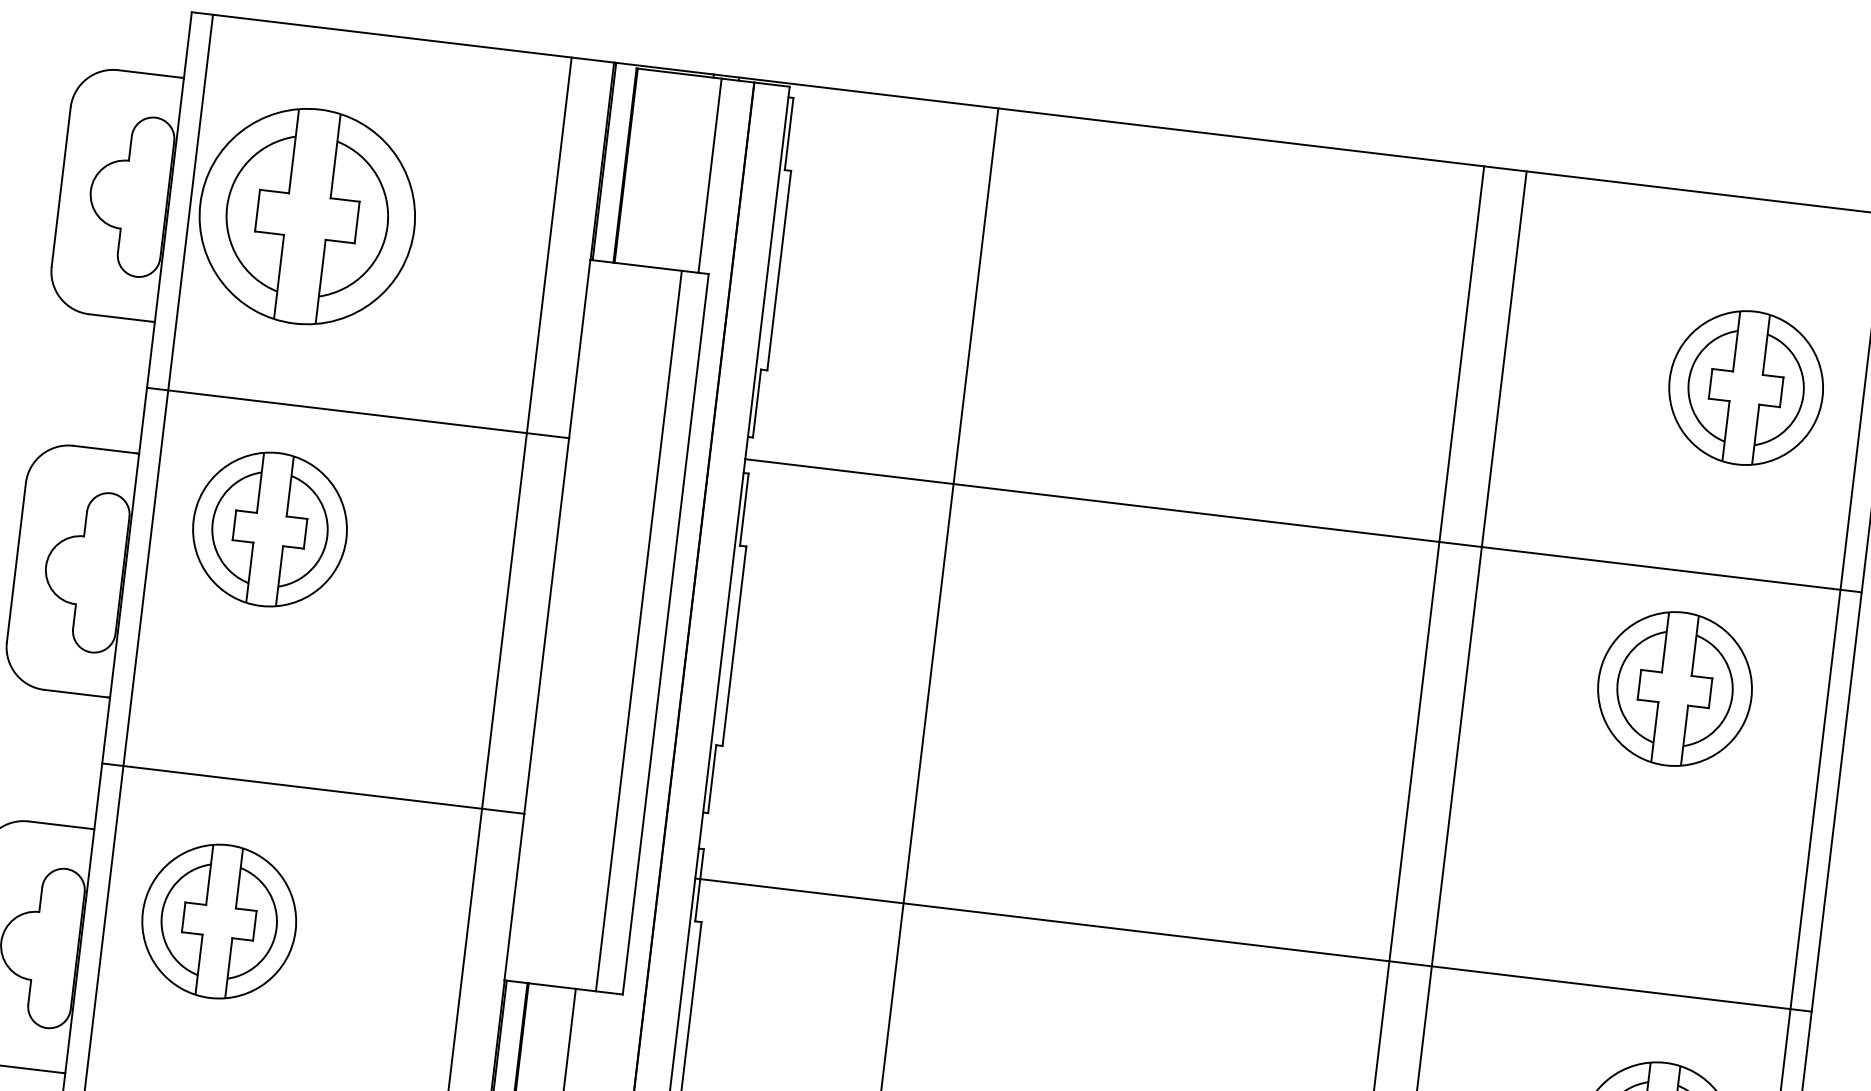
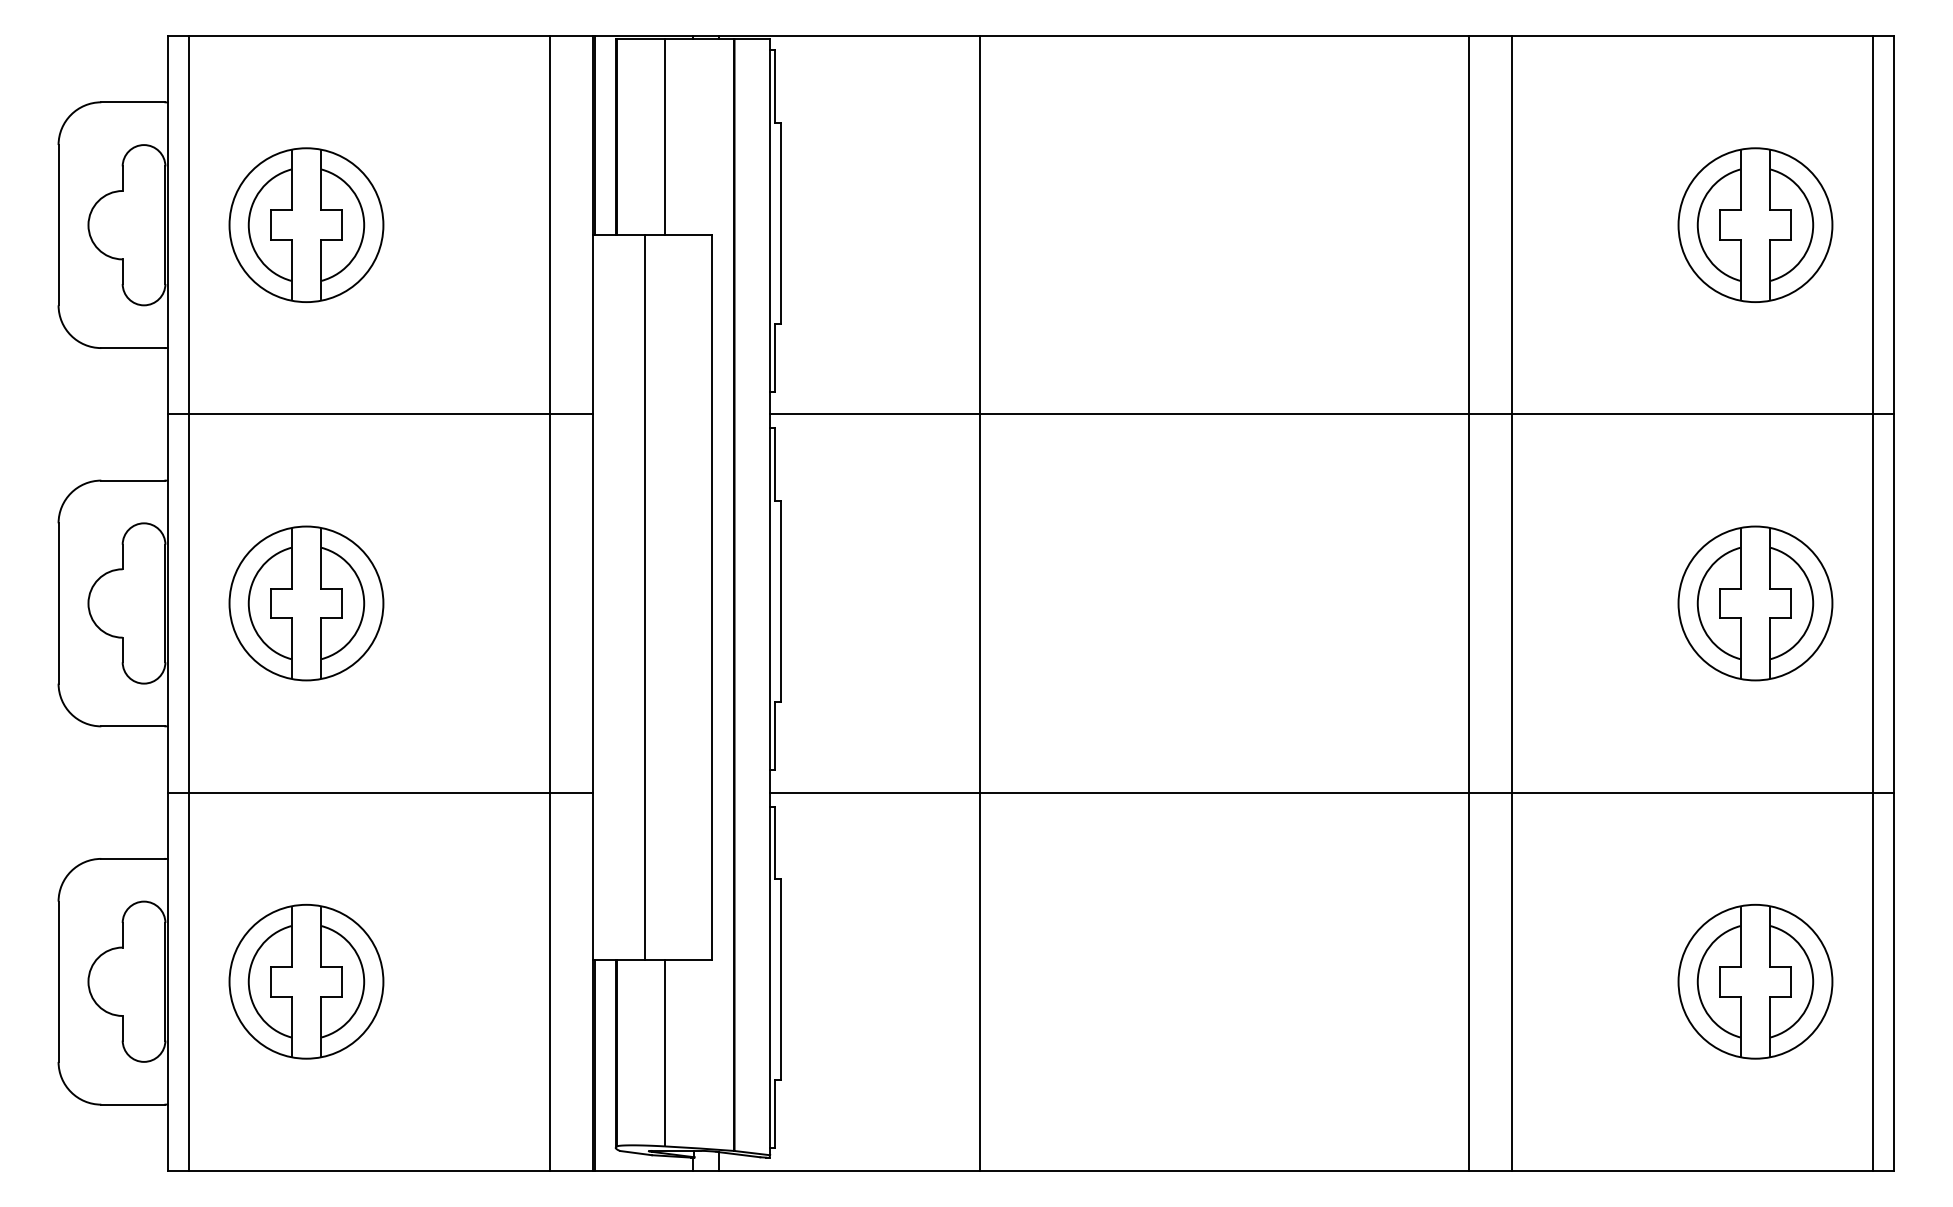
line: (710, 175) -> (664, 136), moved
part: (307, 215) -> (306, 224), size x0.71
part: (270, 529) -> (306, 603), moved
line: (638, 630) -> (644, 597), moved
part: (1675, 689) -> (1755, 603), moved
part: (219, 921) -> (306, 981), moved
line: (1253, 944) -> (1332, 792), moved

